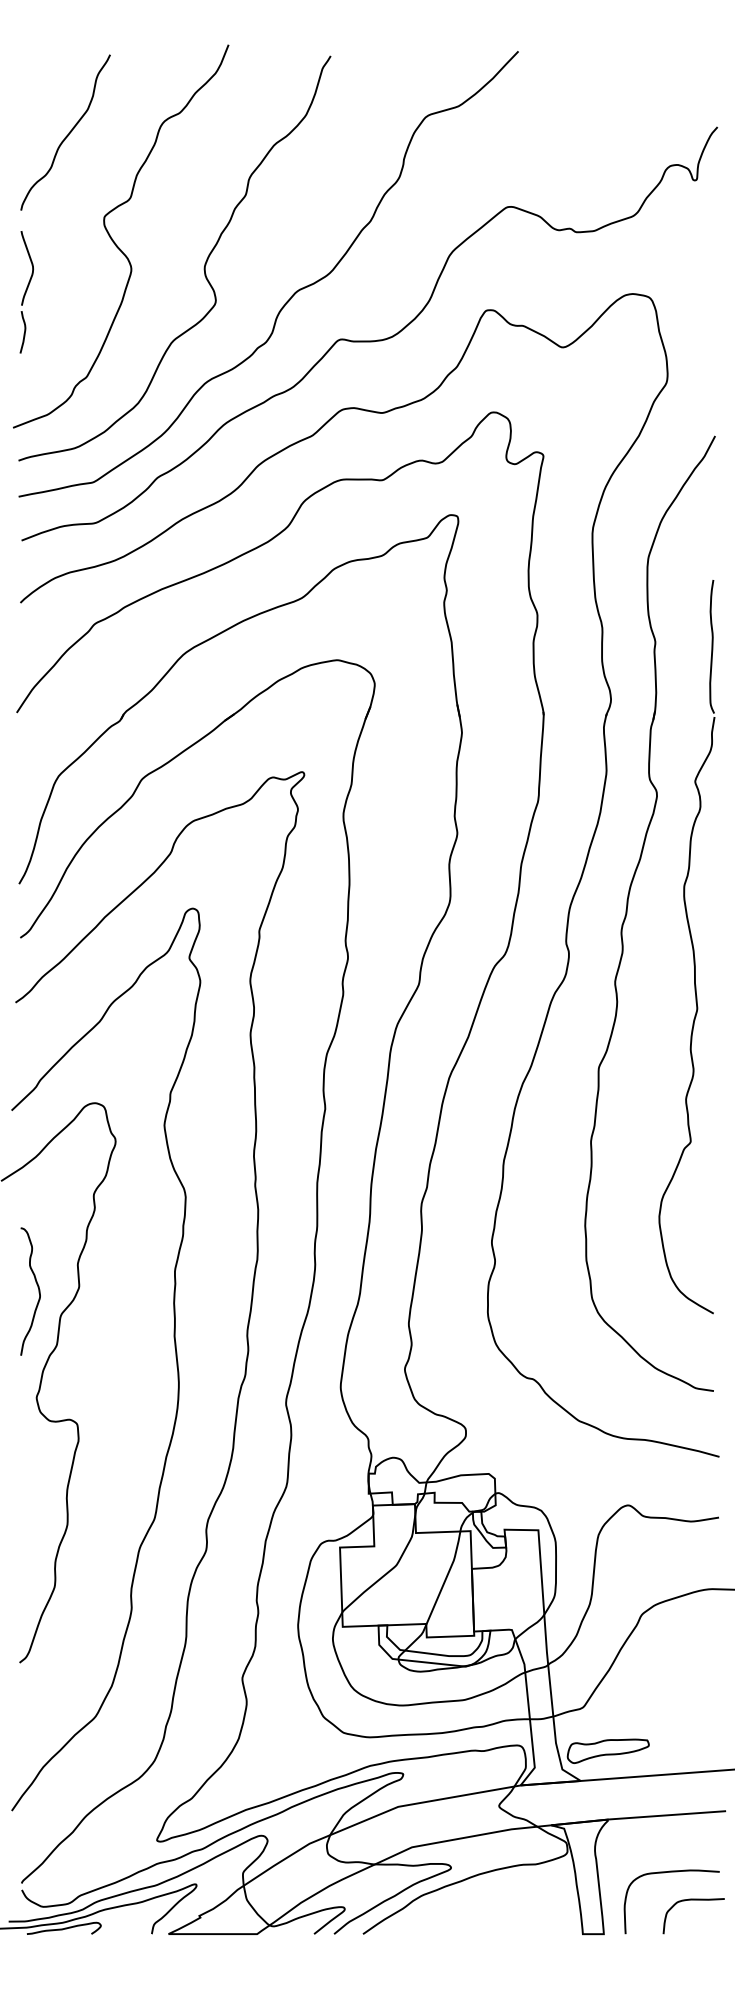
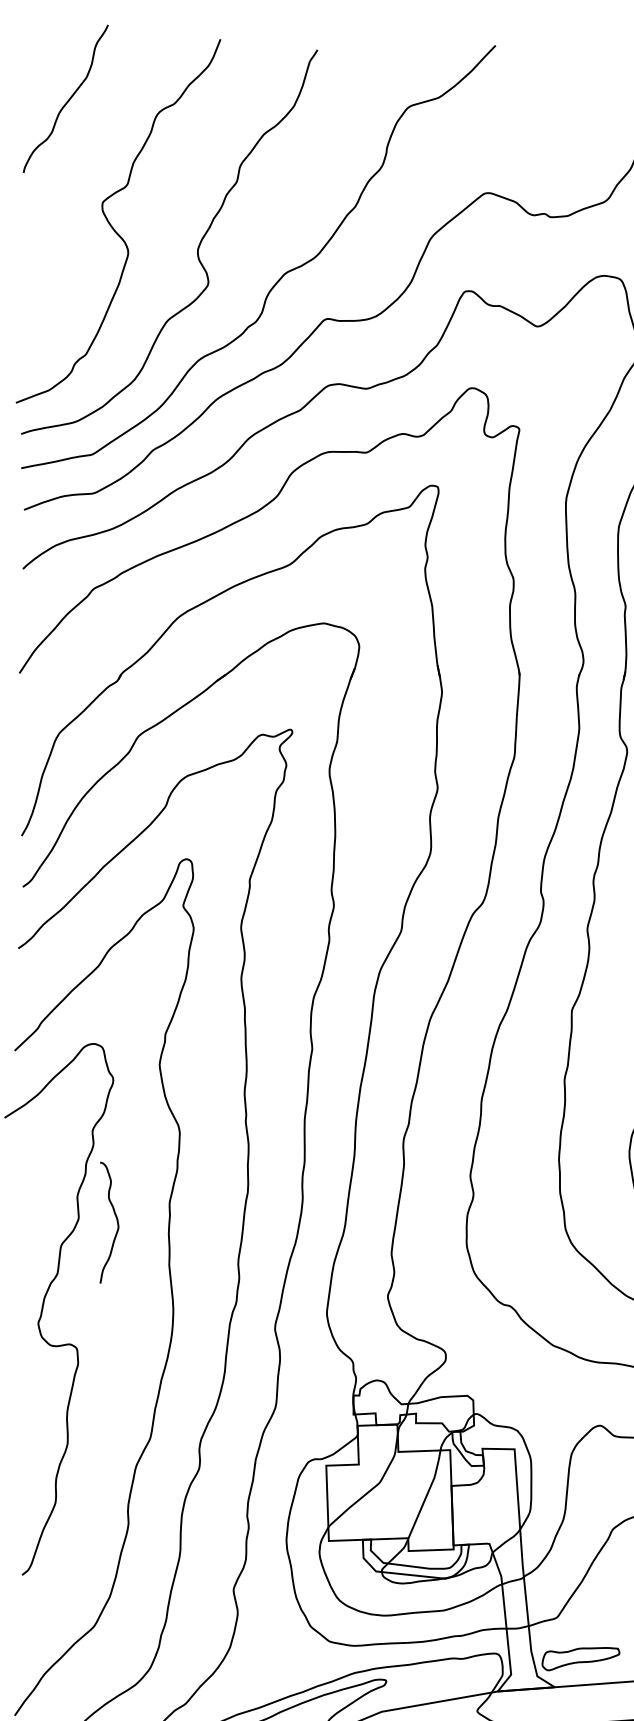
curve: (67, 134) -> (67, 100), moved
part: (26, 292) -> (28, 274), removed
curve: (38, 1291) -> (116, 1222), moved

